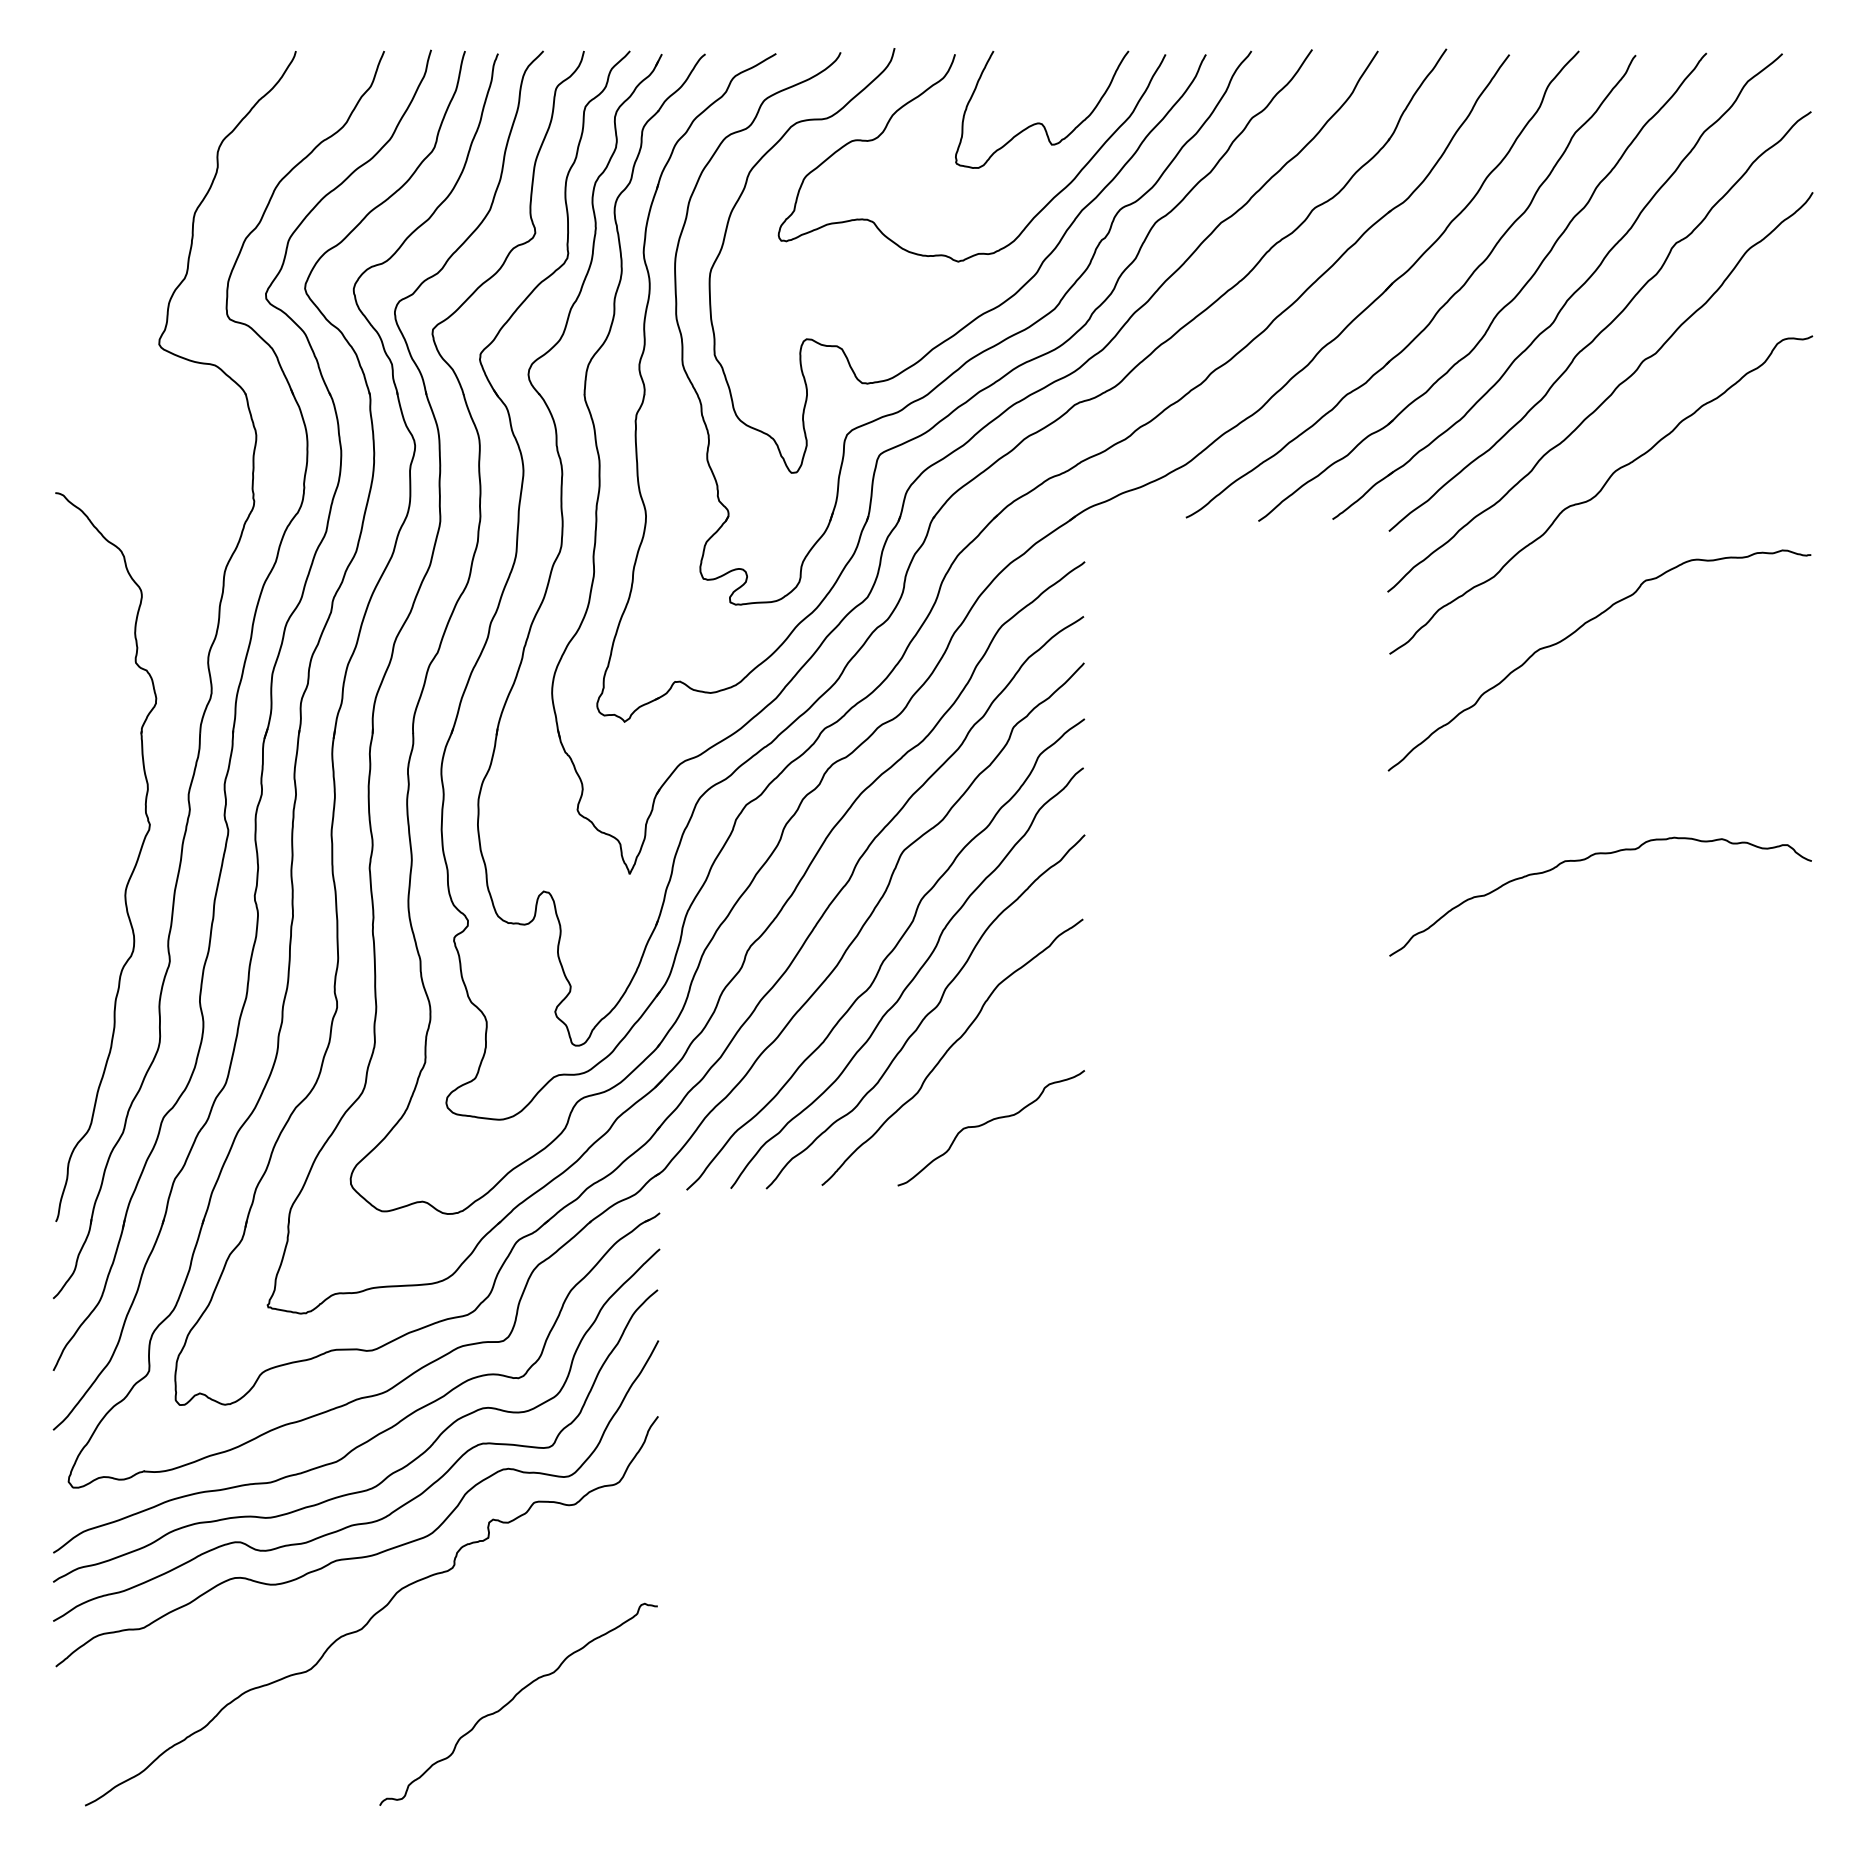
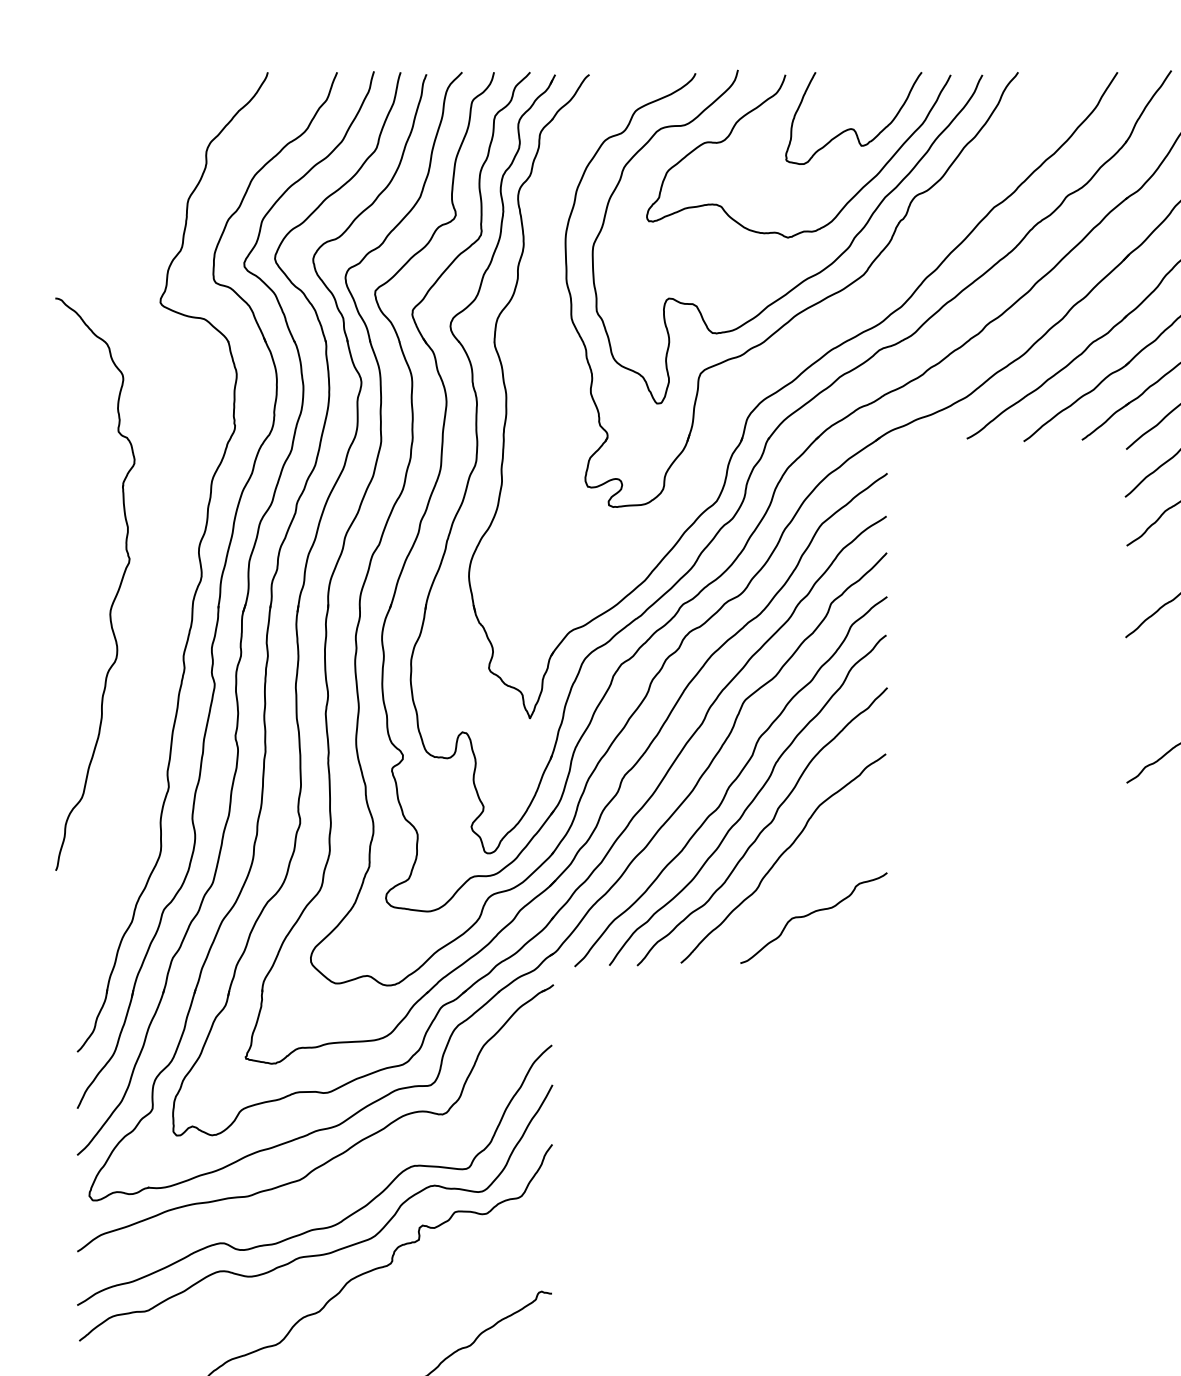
part: (966, 400) -> (794, 346), removed
part: (133, 867) -> (116, 592), moved
curve: (393, 1471) -> (344, 1187), removed

